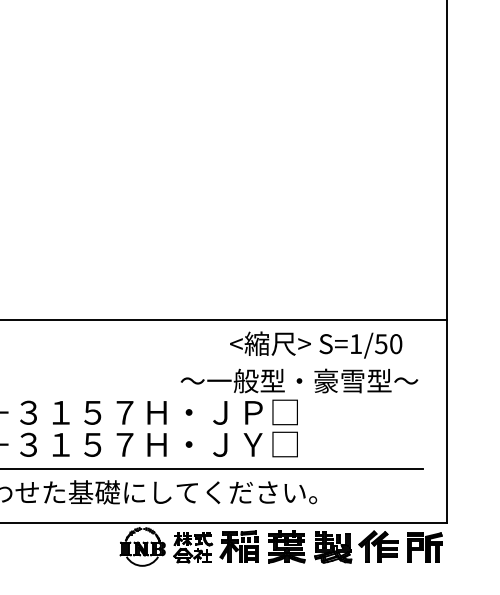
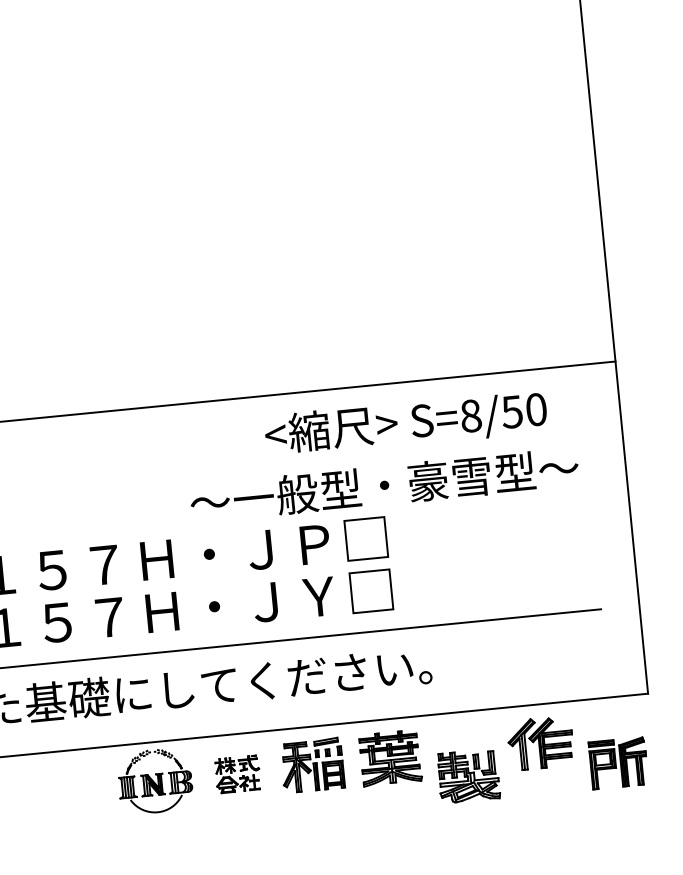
text: (356, 344) -> (471, 416), S=1/50 -> S=8/50
part: (193, 547) -> (238, 774), size x0.7
part: (333, 547) -> (469, 776), moved
part: (424, 547) -> (617, 763), moved

